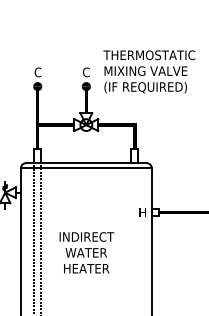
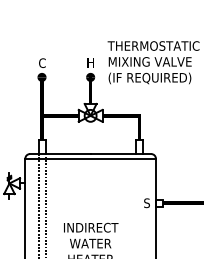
text: (86, 72) -> (90, 63), C -> H
text: (142, 212) -> (146, 203), H -> S

